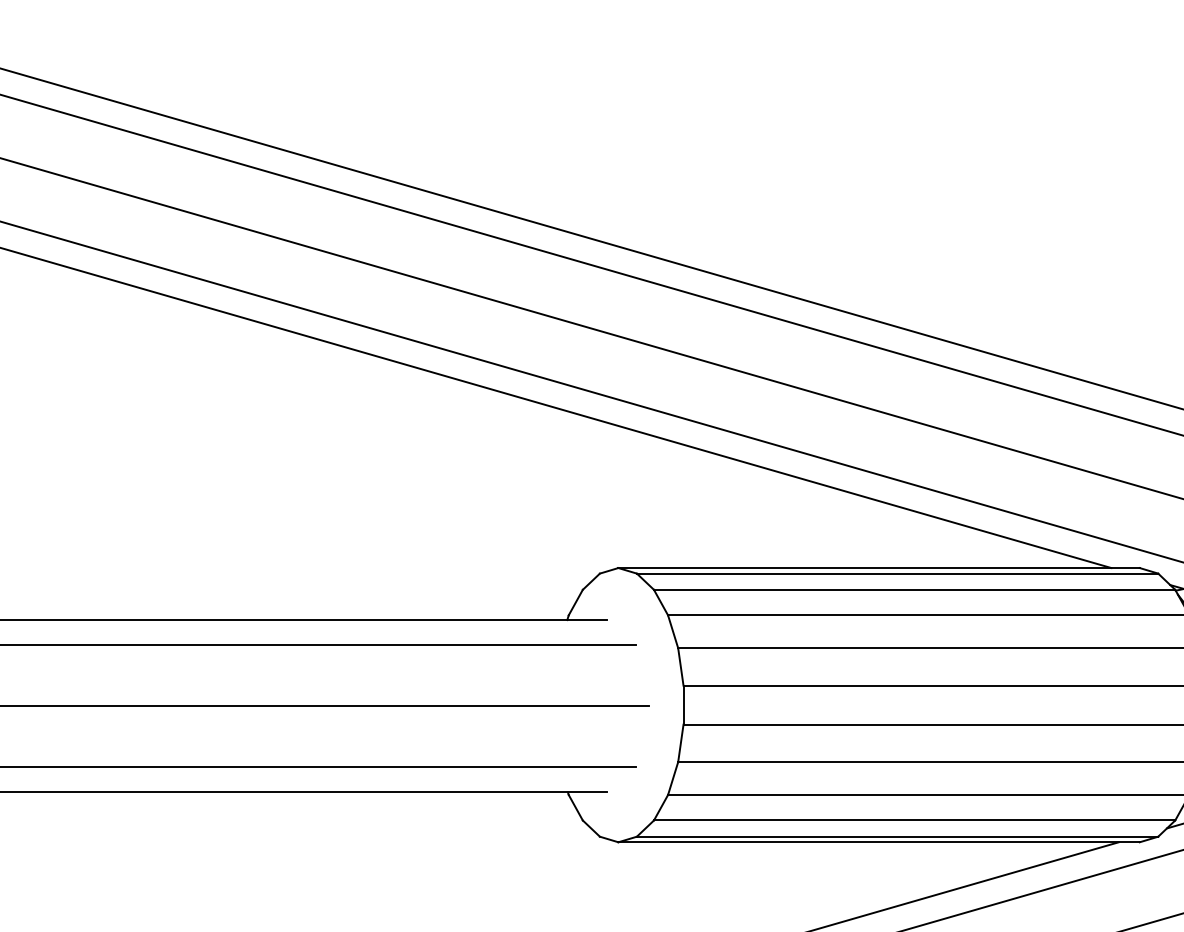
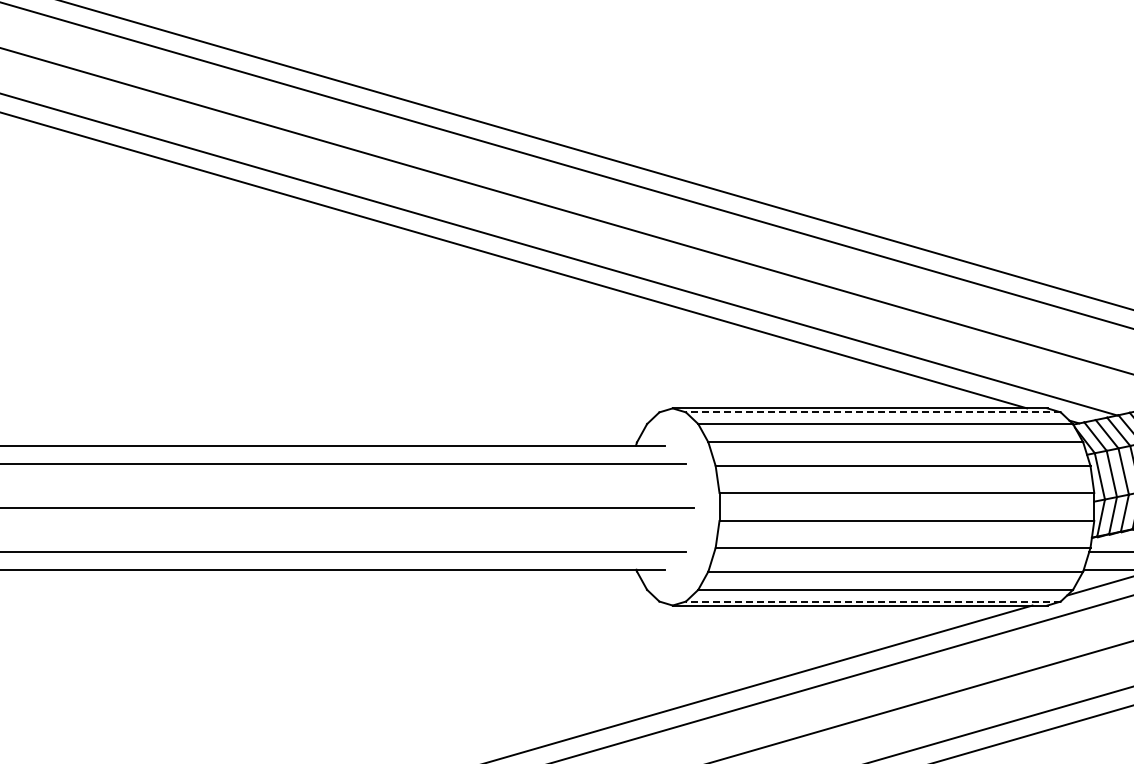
line: (896, 573) -> (872, 412), solid -> dashed
line: (896, 836) -> (872, 601), solid -> dashed

